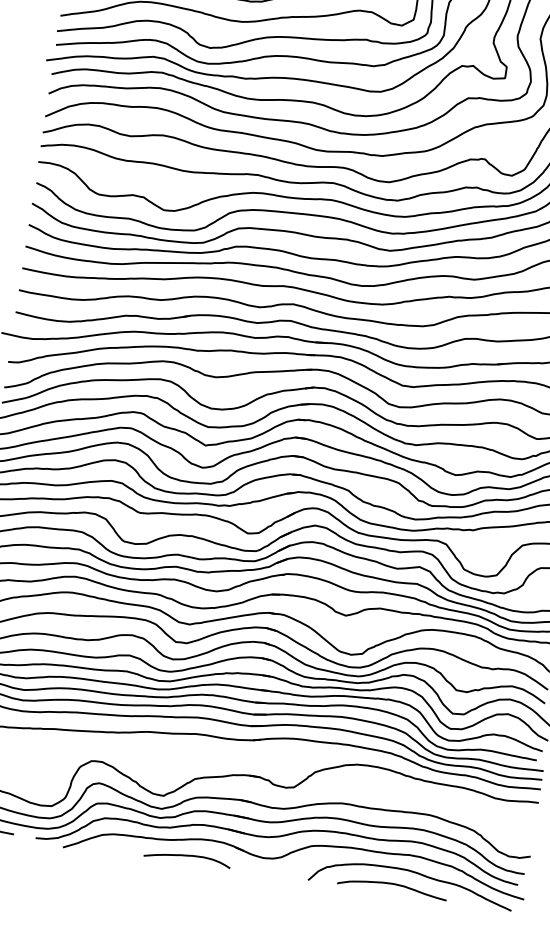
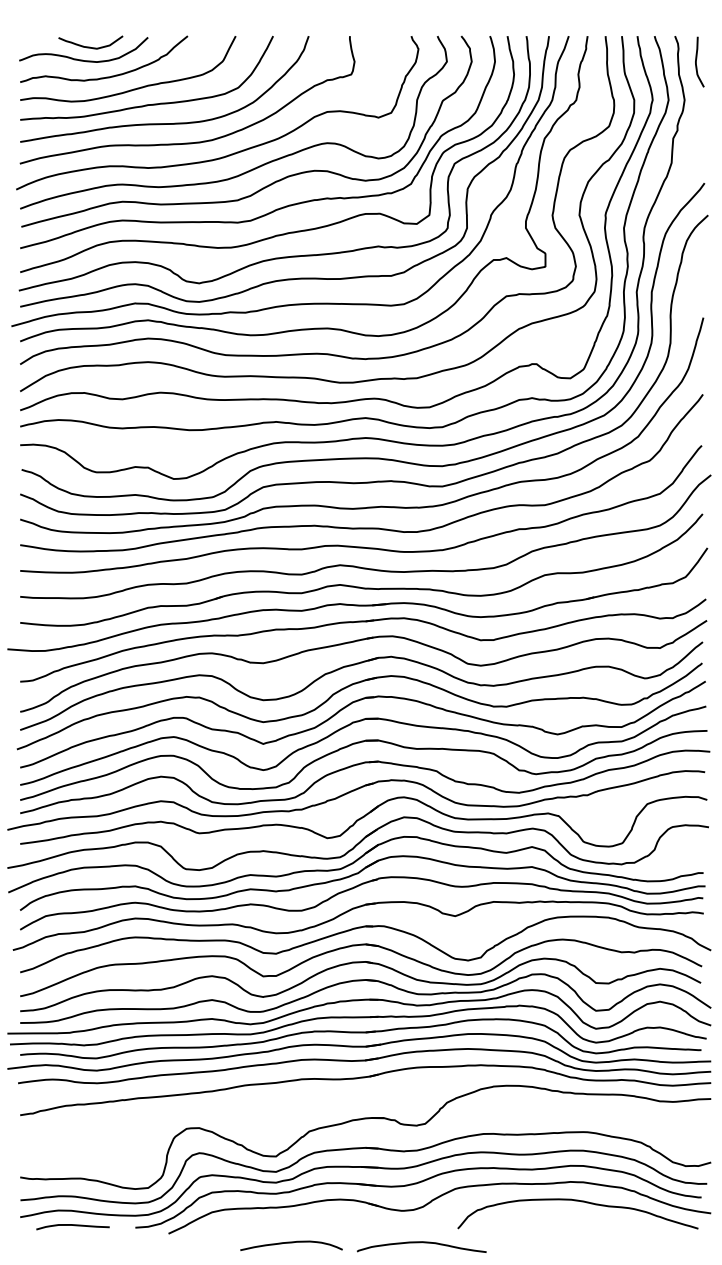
curve: (187, 856) -> (291, 1243), moved
curve: (392, 885) -> (421, 1243), moved

